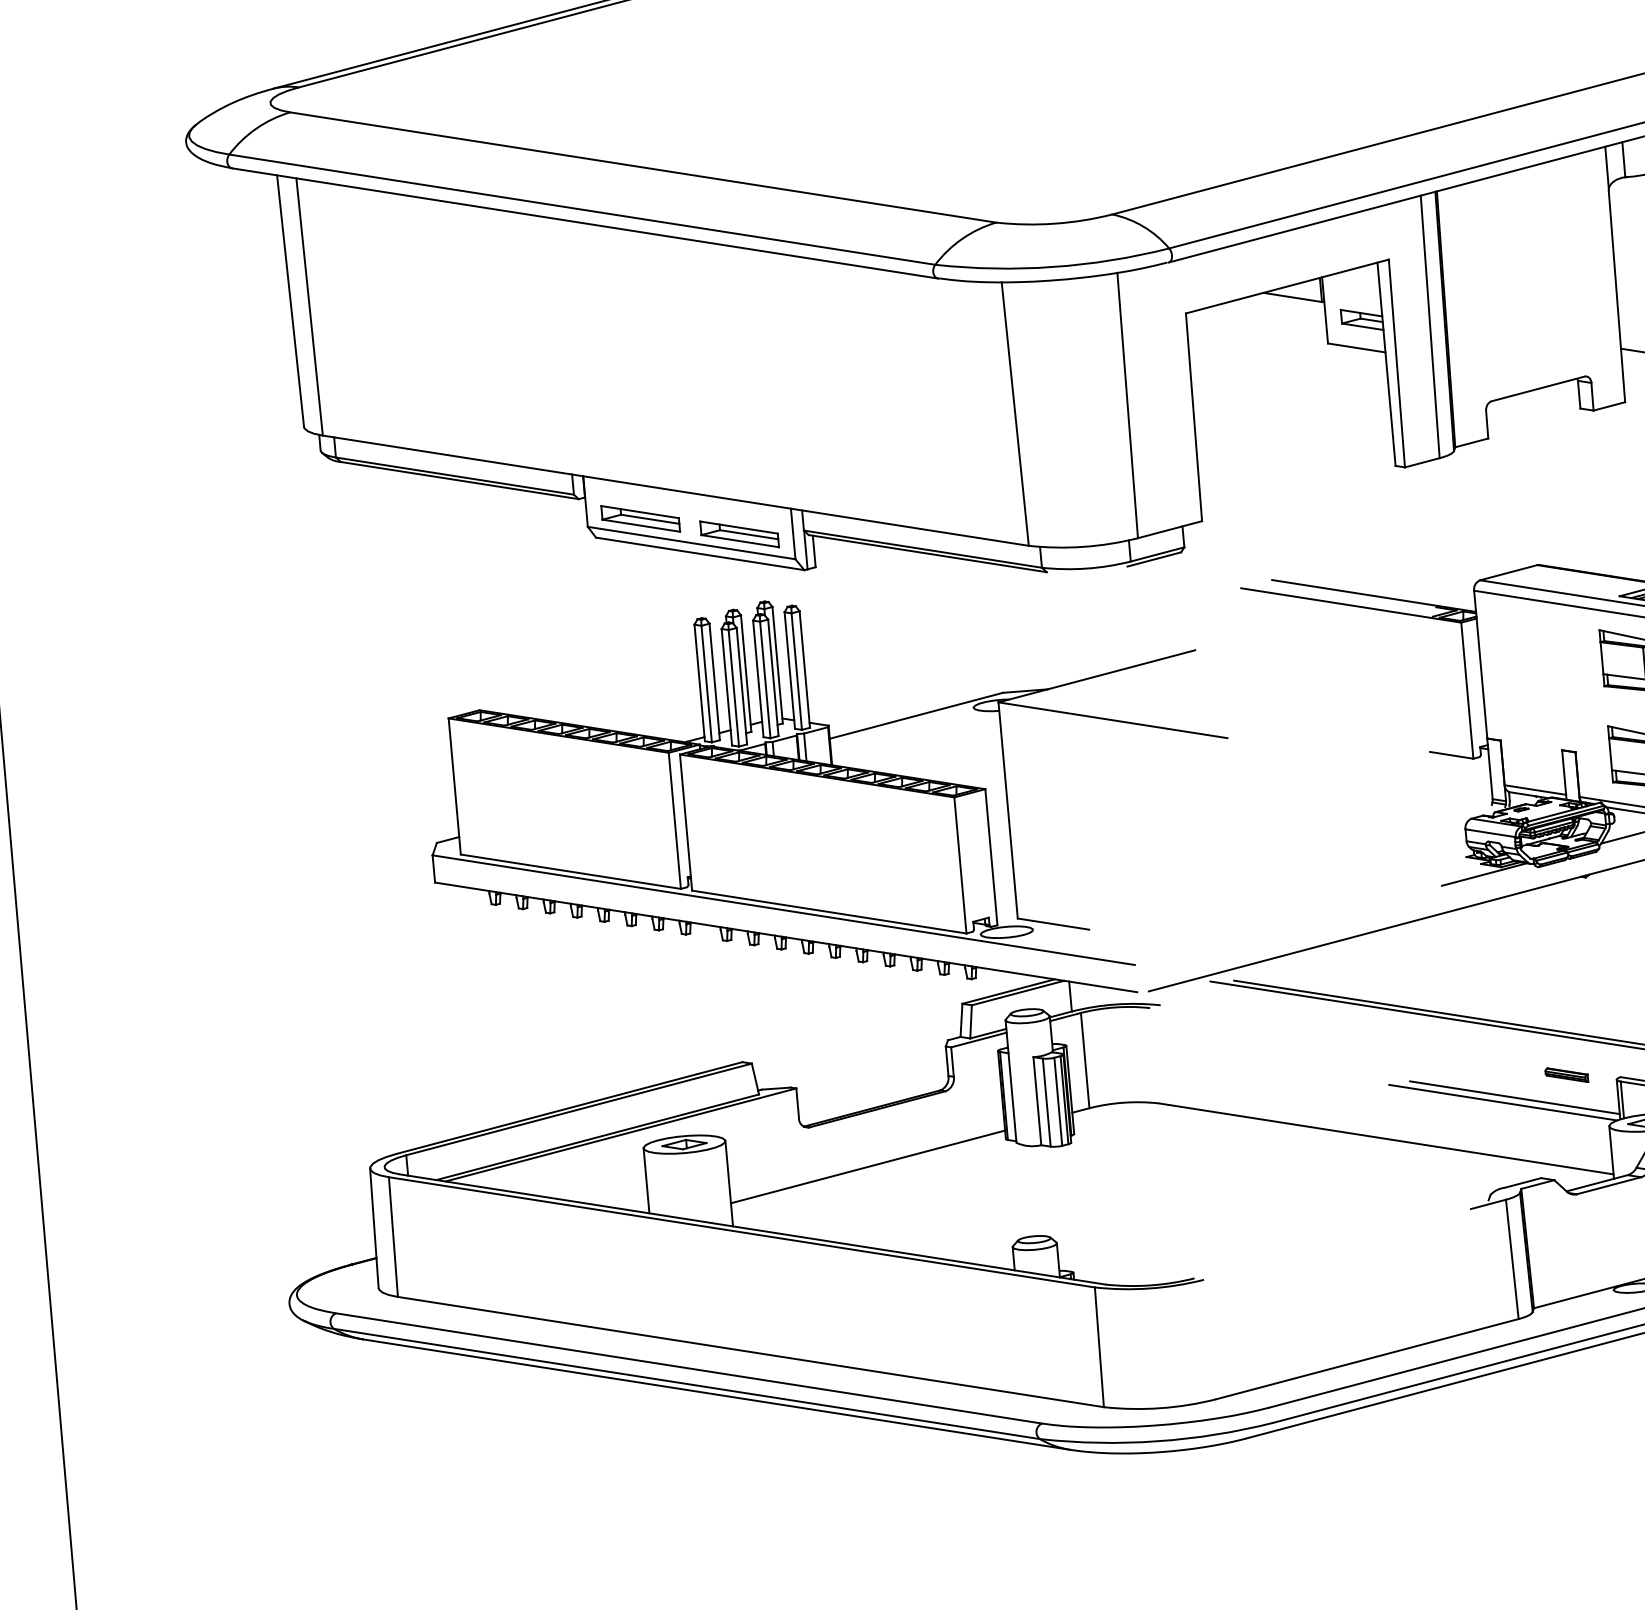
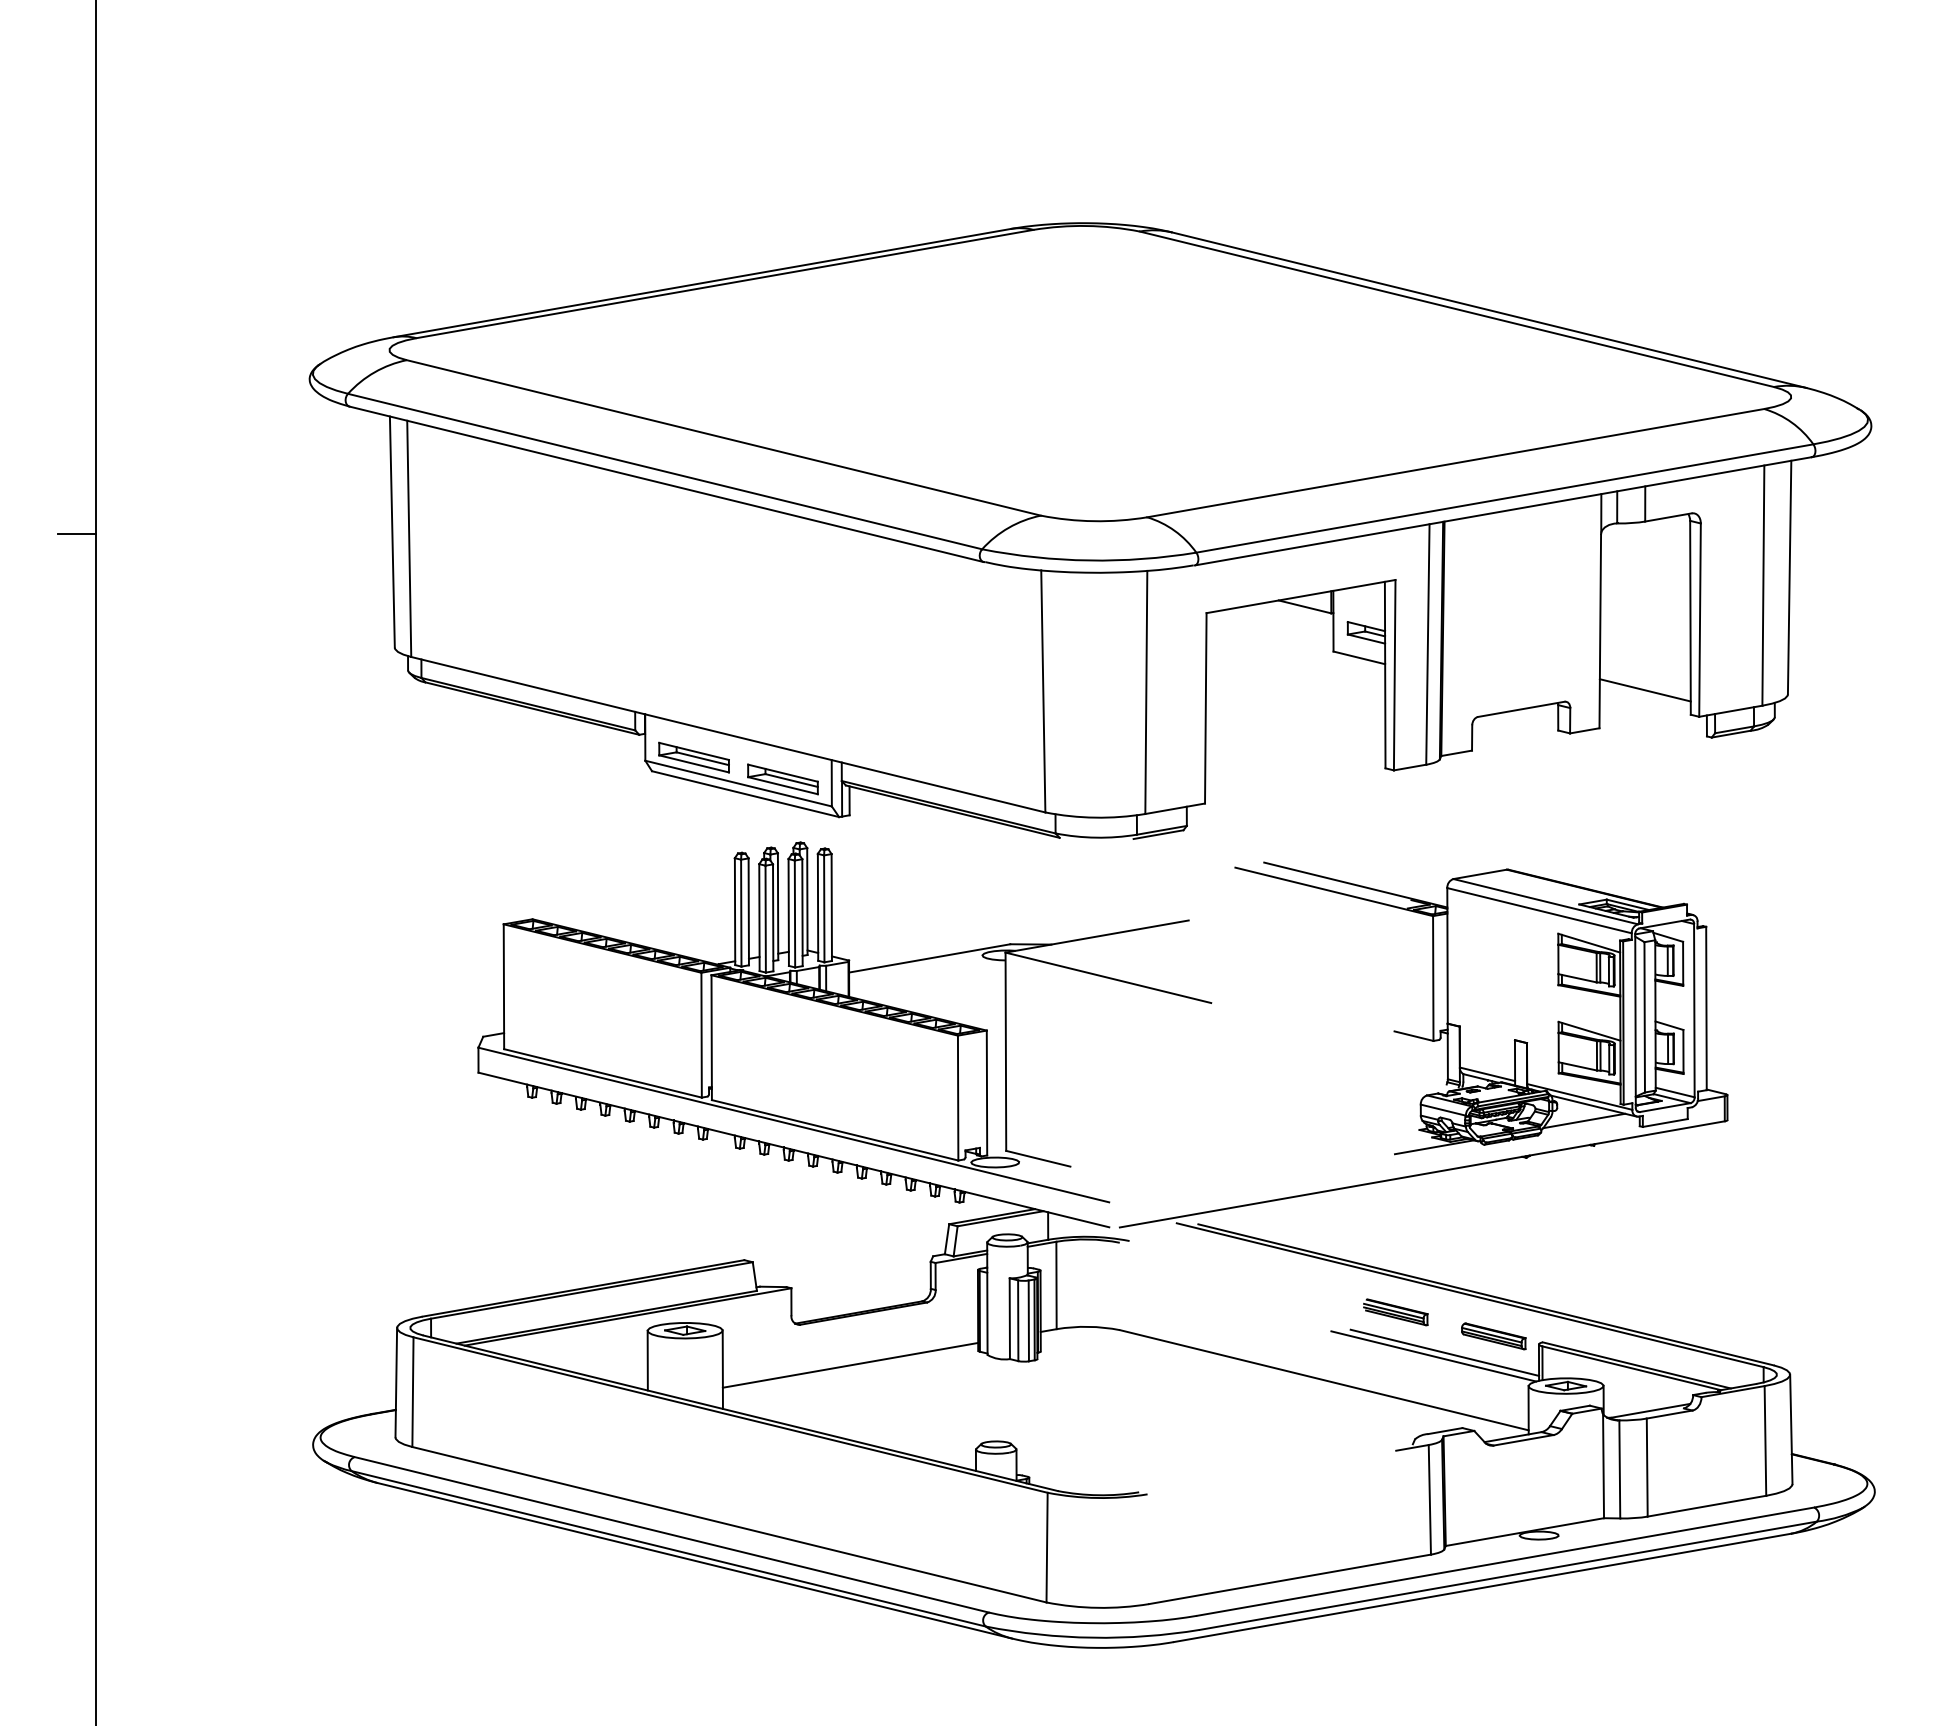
part: (1457, 1058) -> (1395, 1312), added
part: (1566, 1075) -> (1493, 1336), size x1.67

